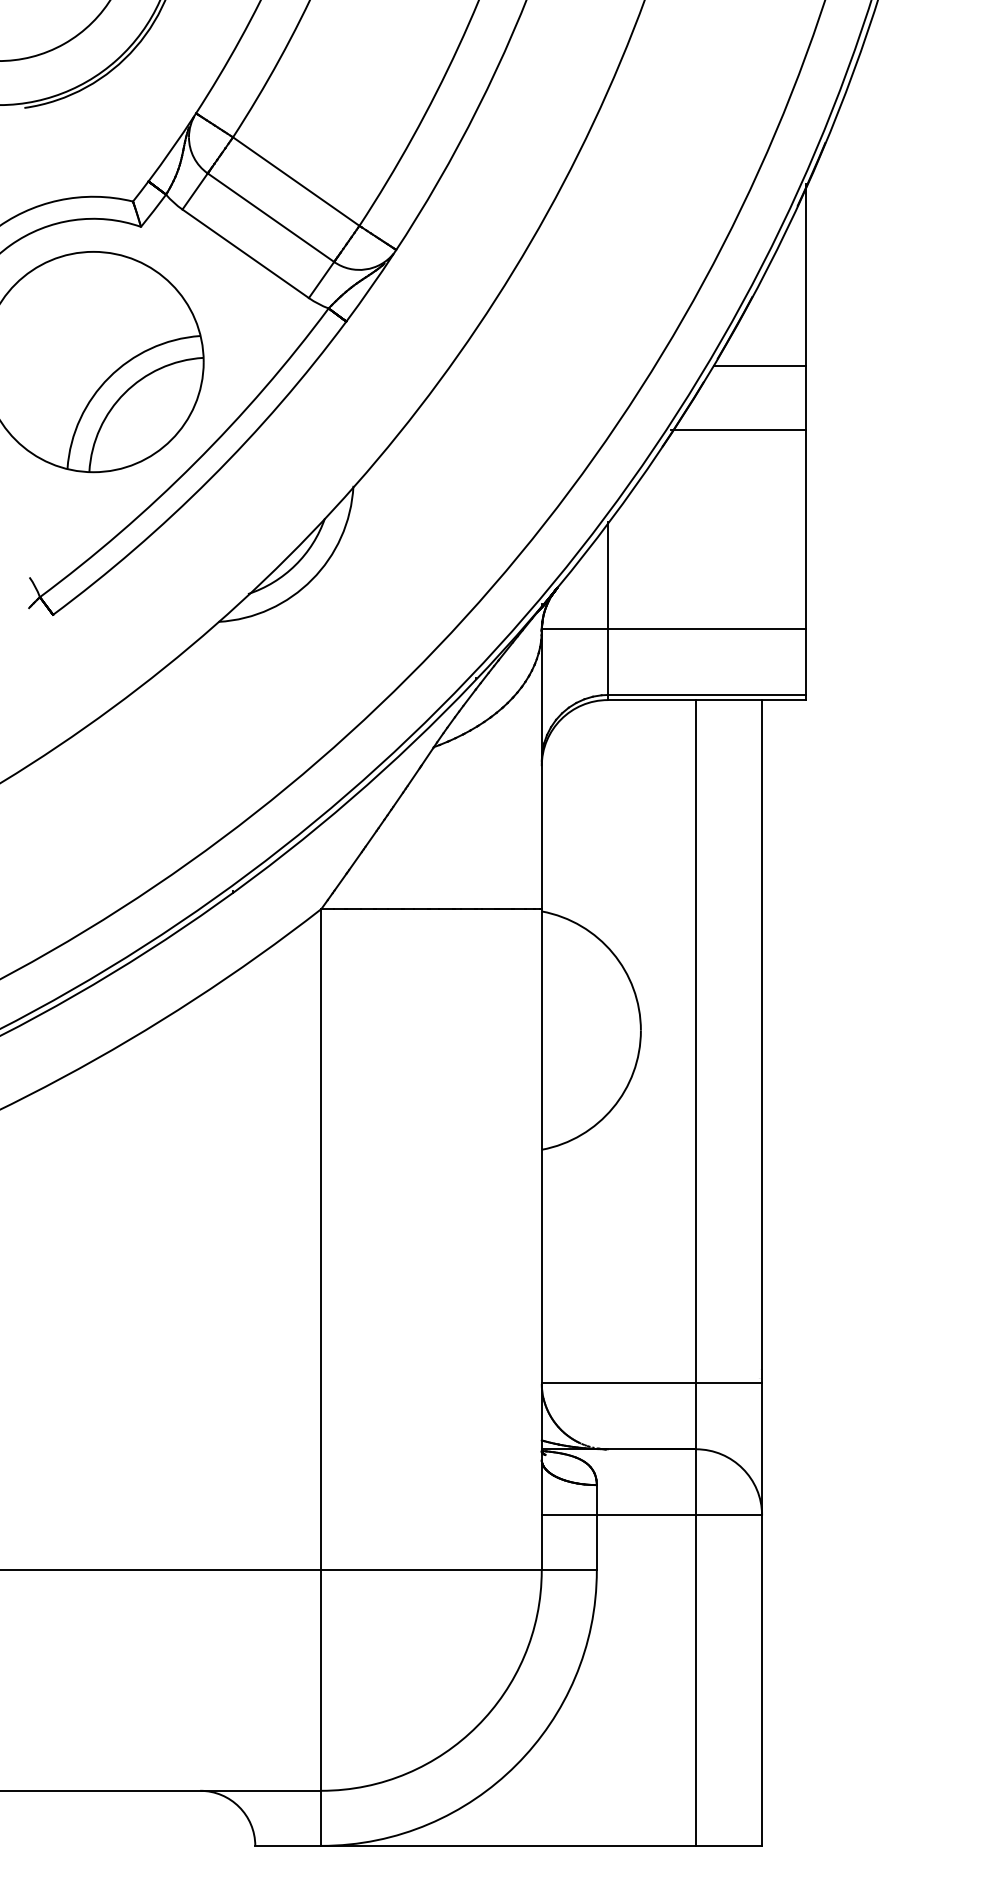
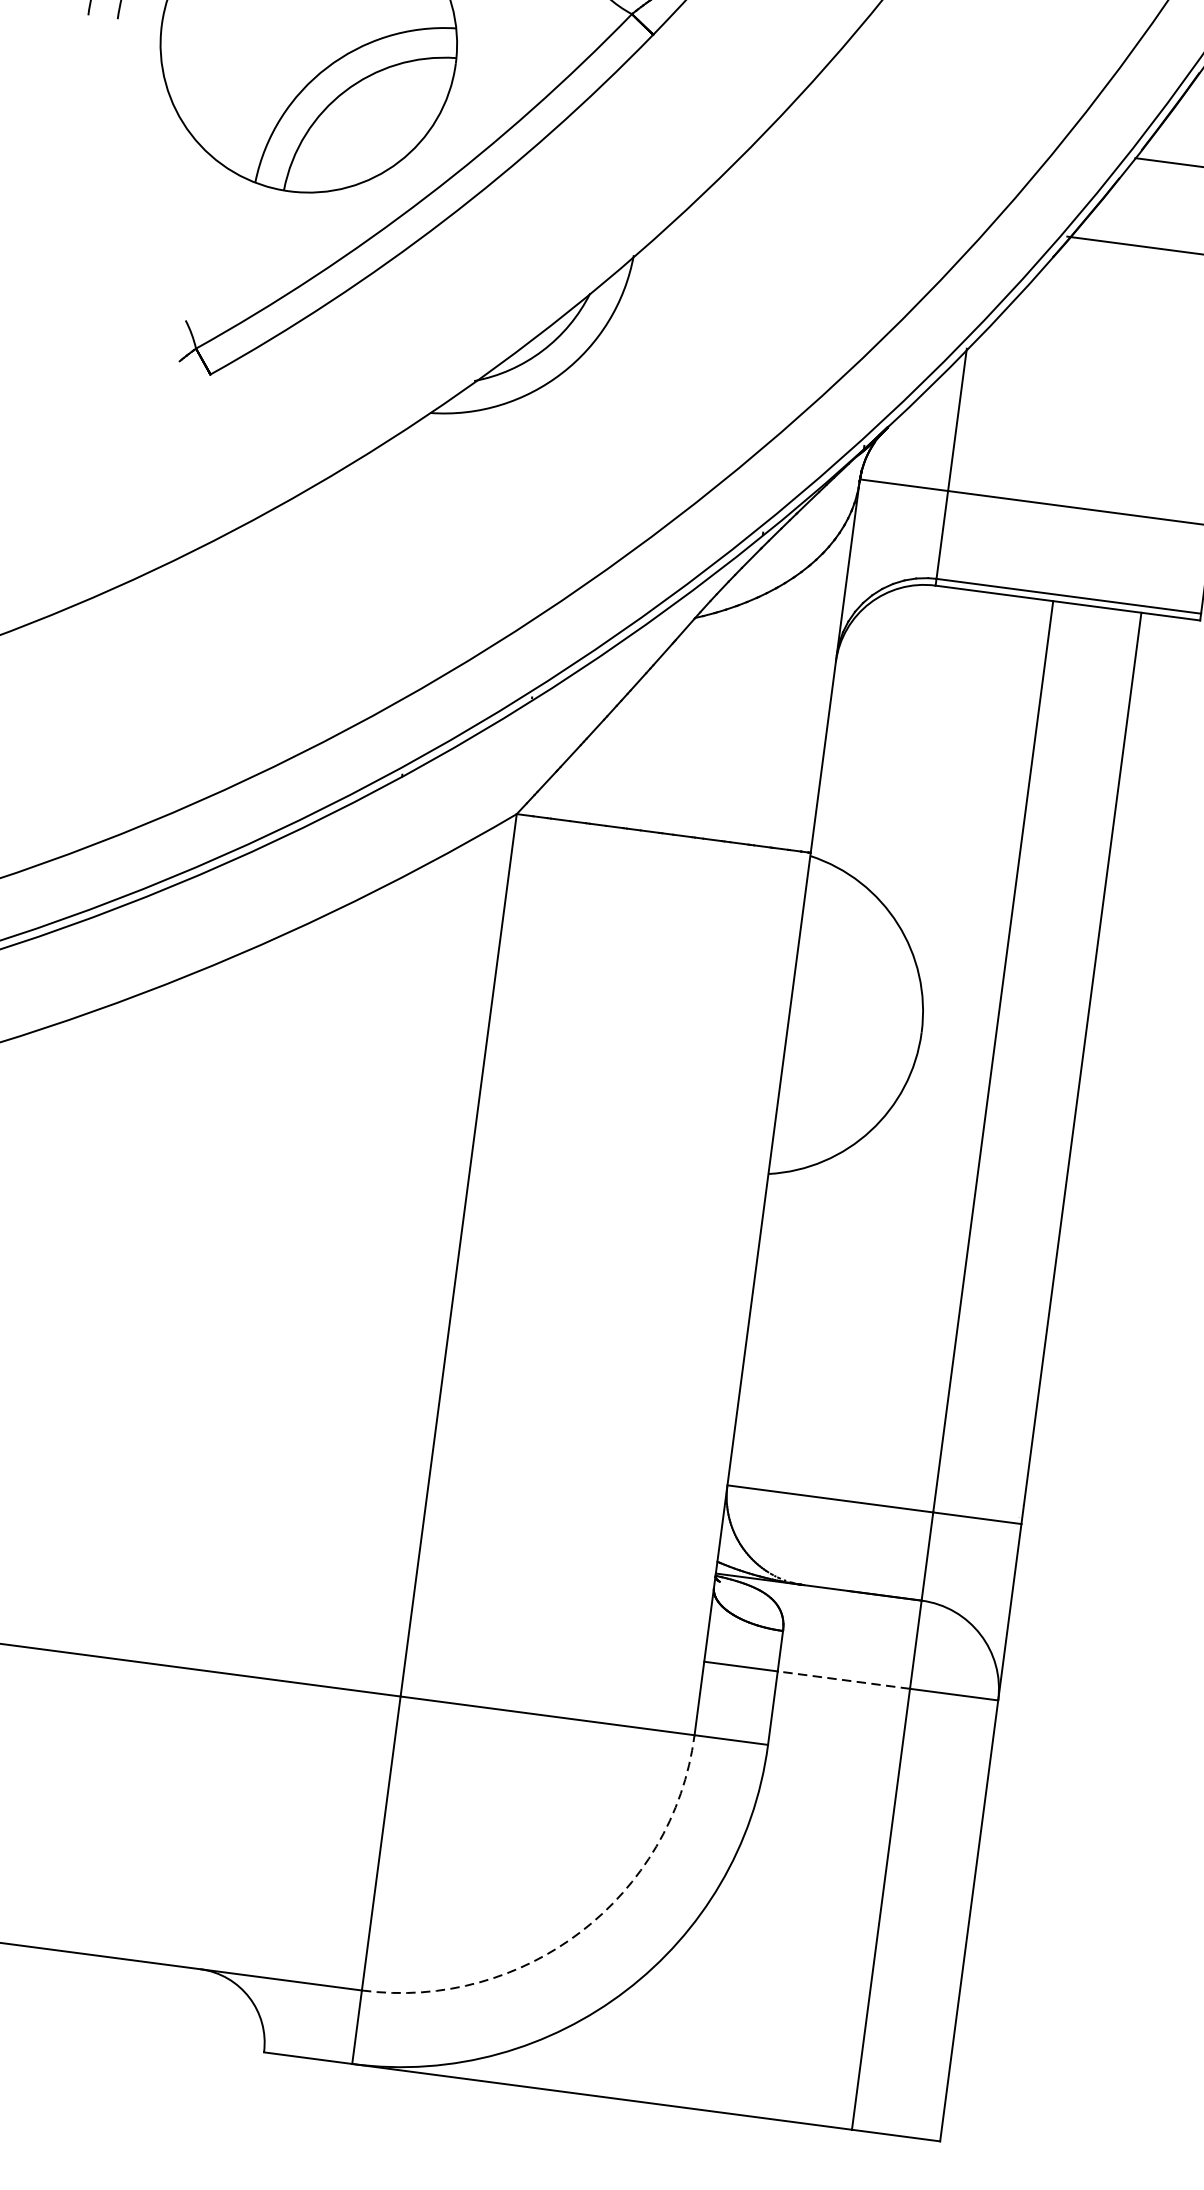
line: (646, 1515) -> (843, 1680), solid -> dashed
arc: (477, 1726) -> (581, 1932), solid -> dashed

